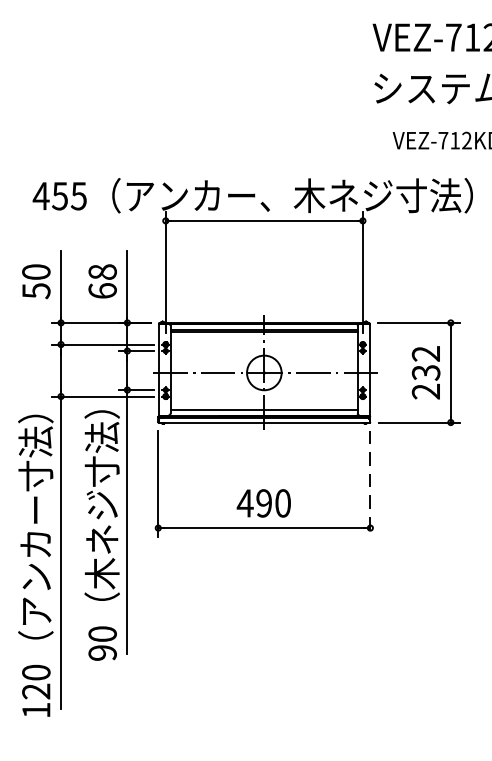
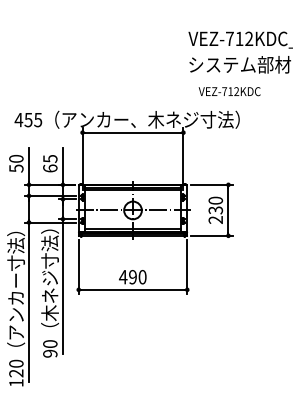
text: (103, 271) -> (50, 158), 68 -> 65
text: (425, 353) -> (215, 200), 232 -> 230
line: (370, 484) -> (187, 267), dashed -> solid

